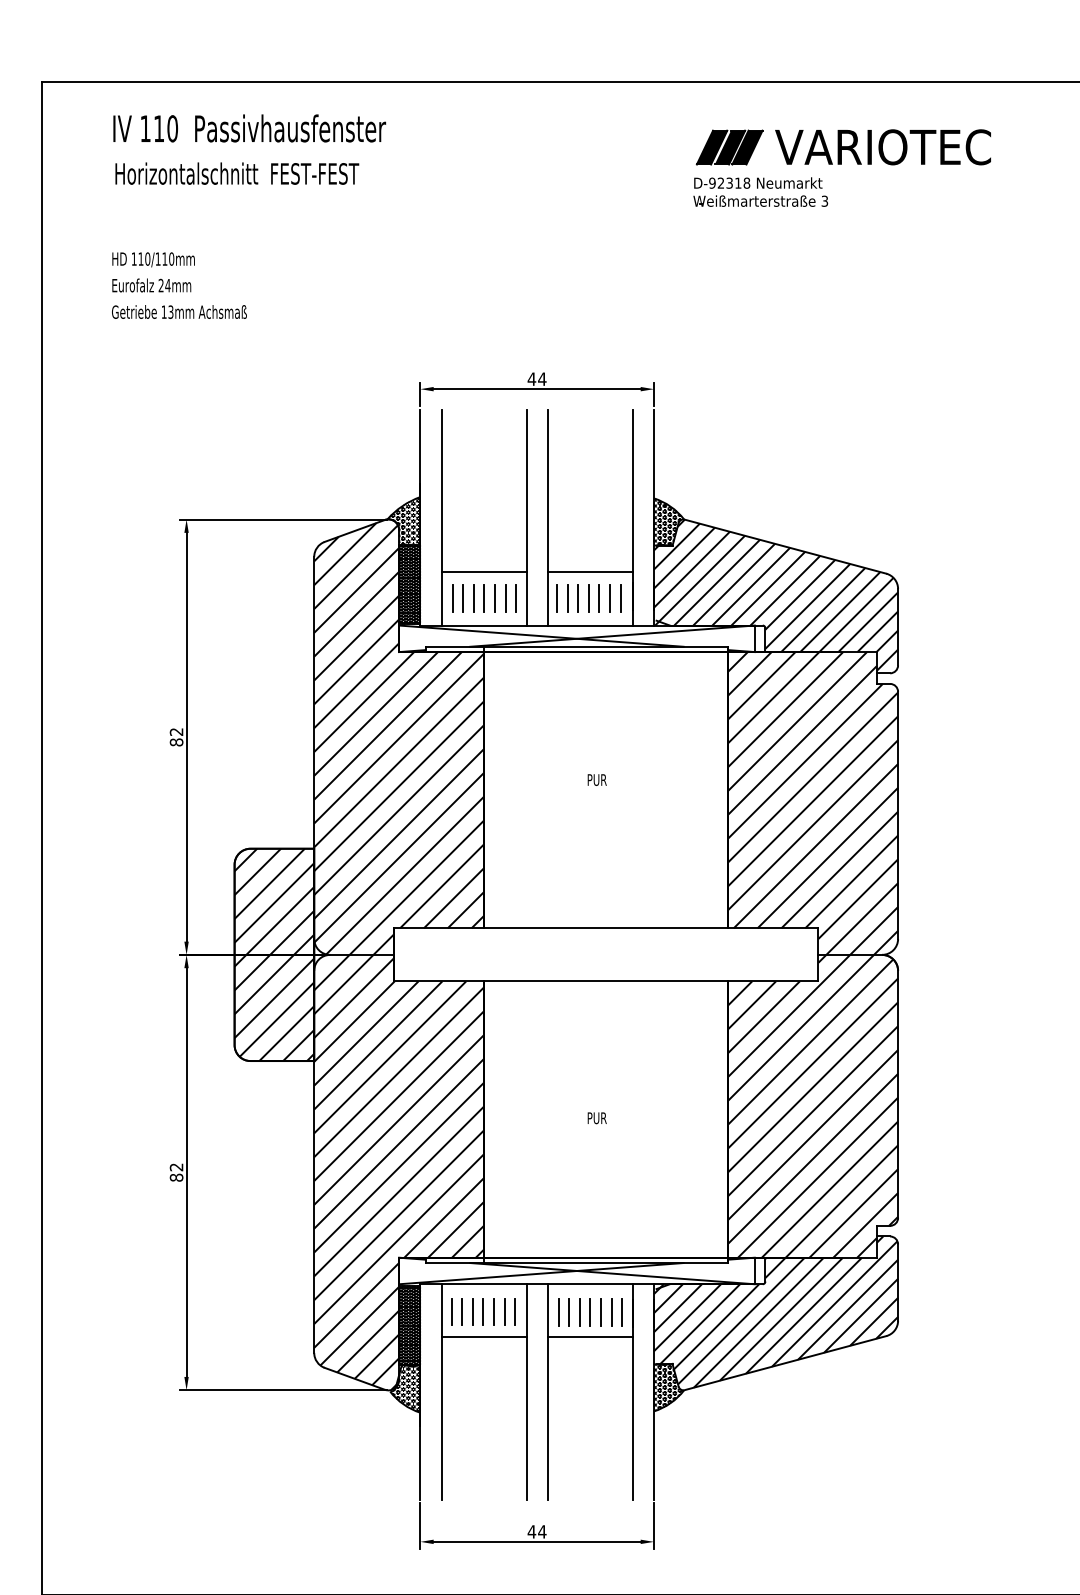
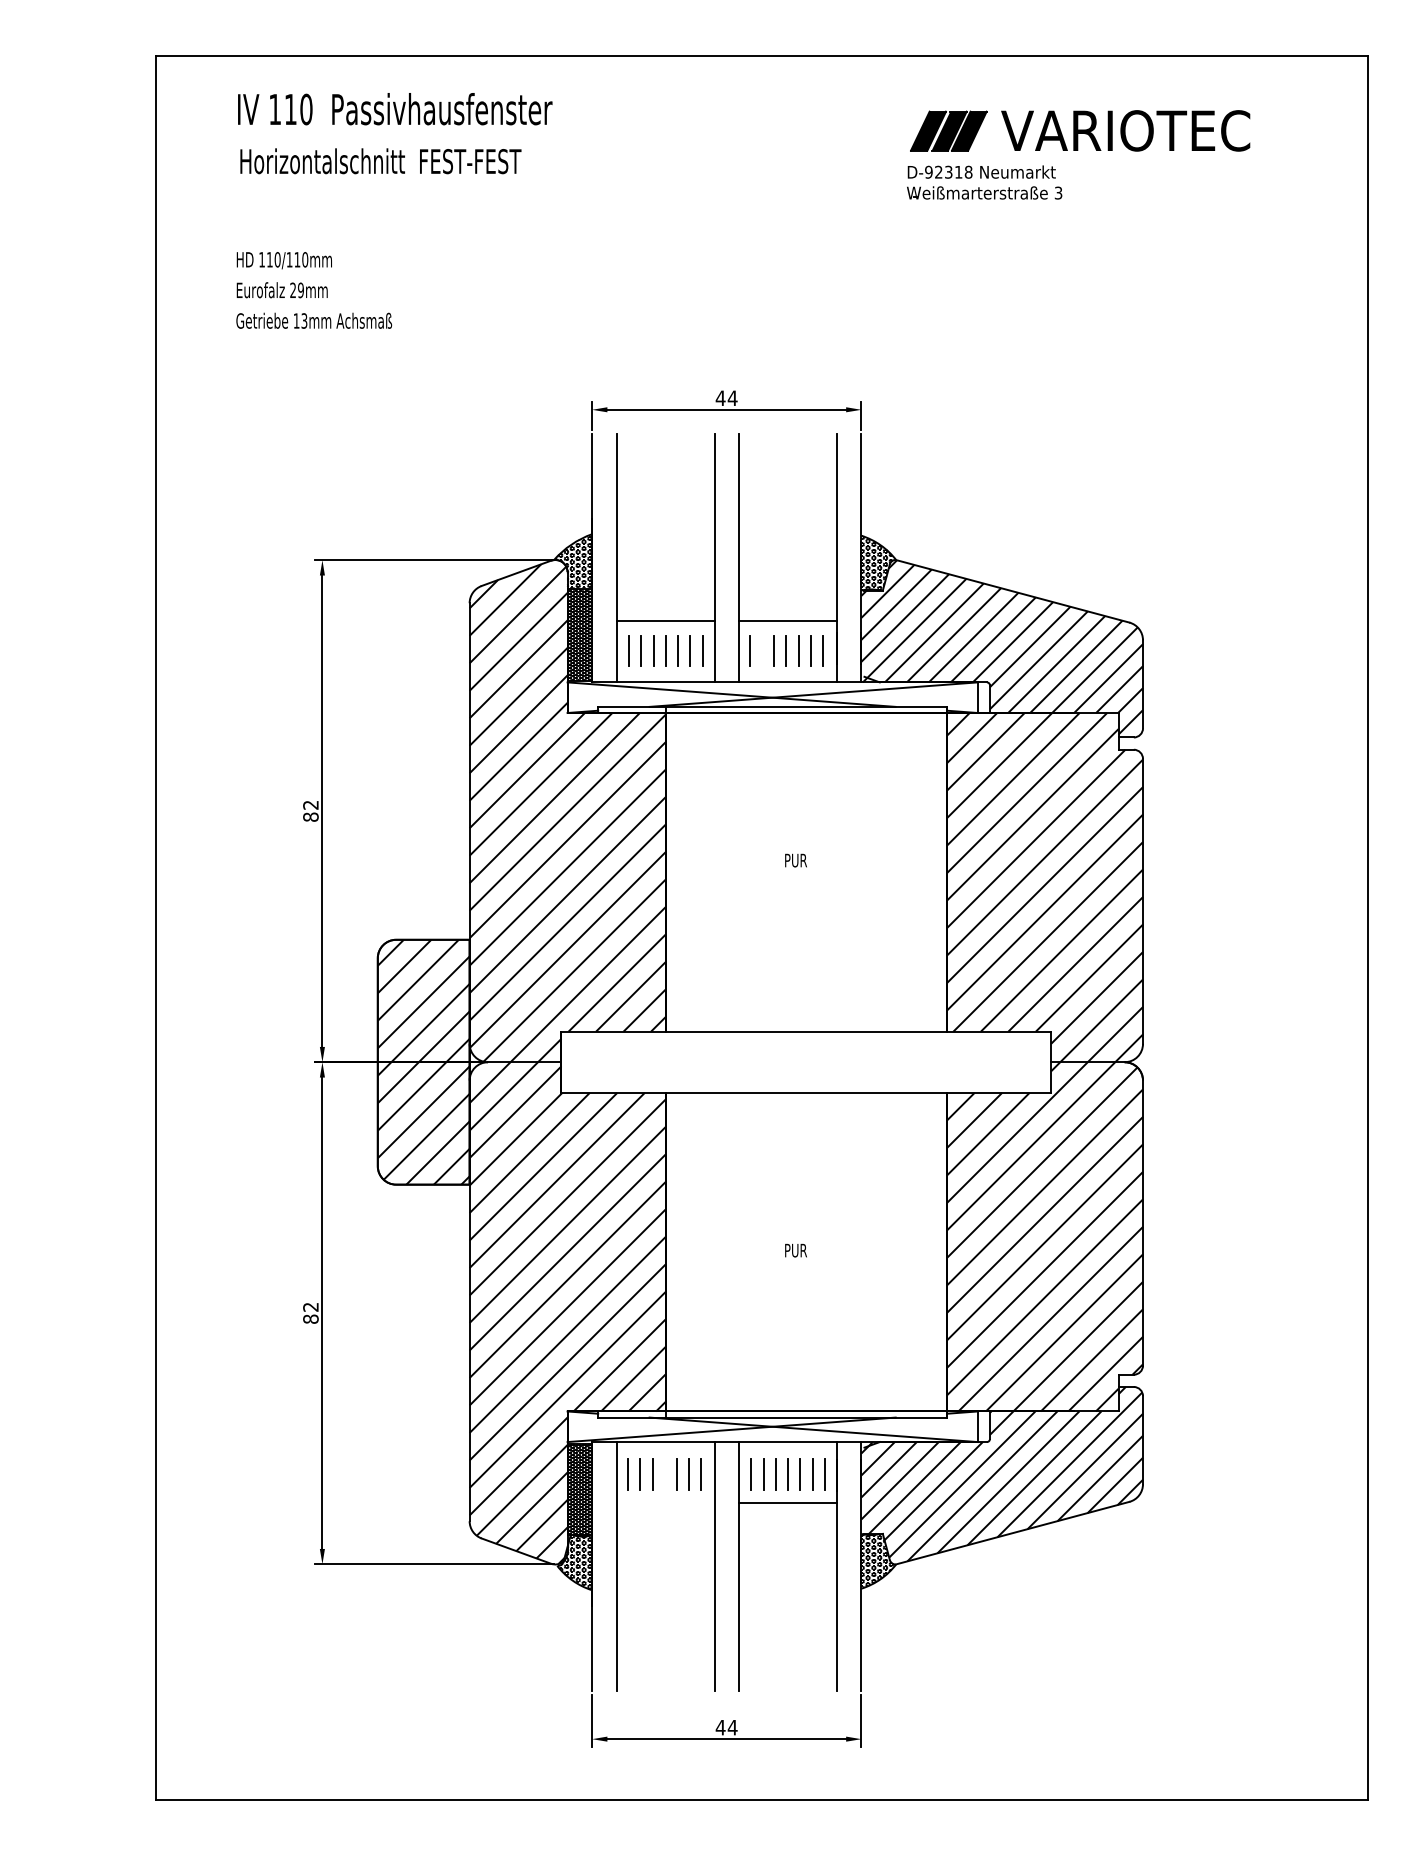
text: (167, 285) -> (300, 290), 24mm -> 29mm
line: (567, 597) -> (761, 650), removed
line: (483, 1311) -> (664, 1473), removed
line: (484, 1337) -> (665, 1503), removed

